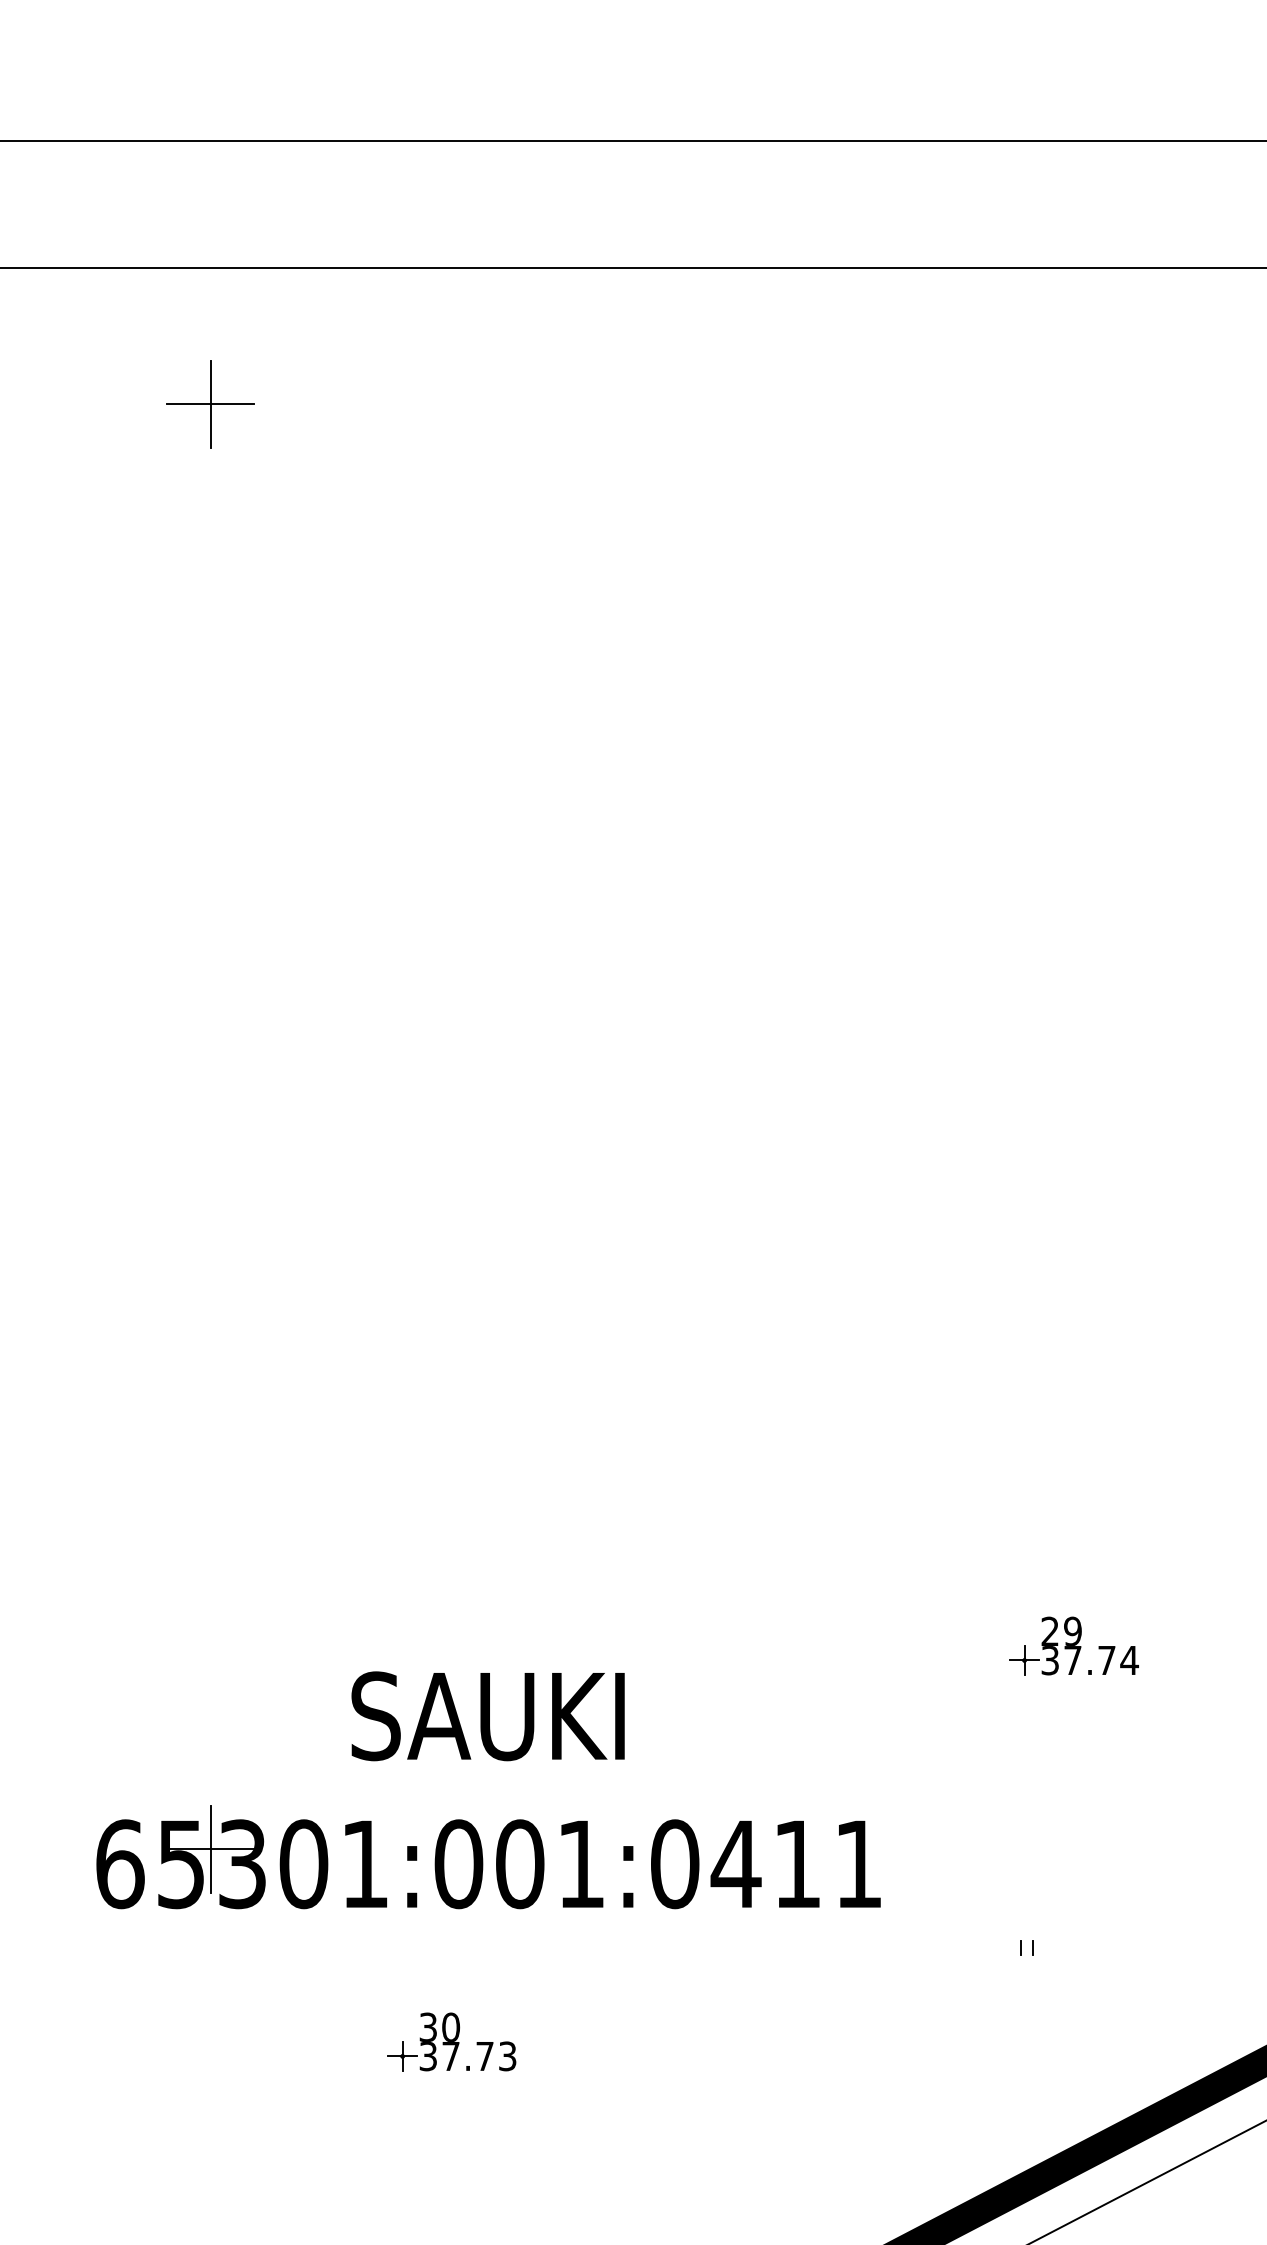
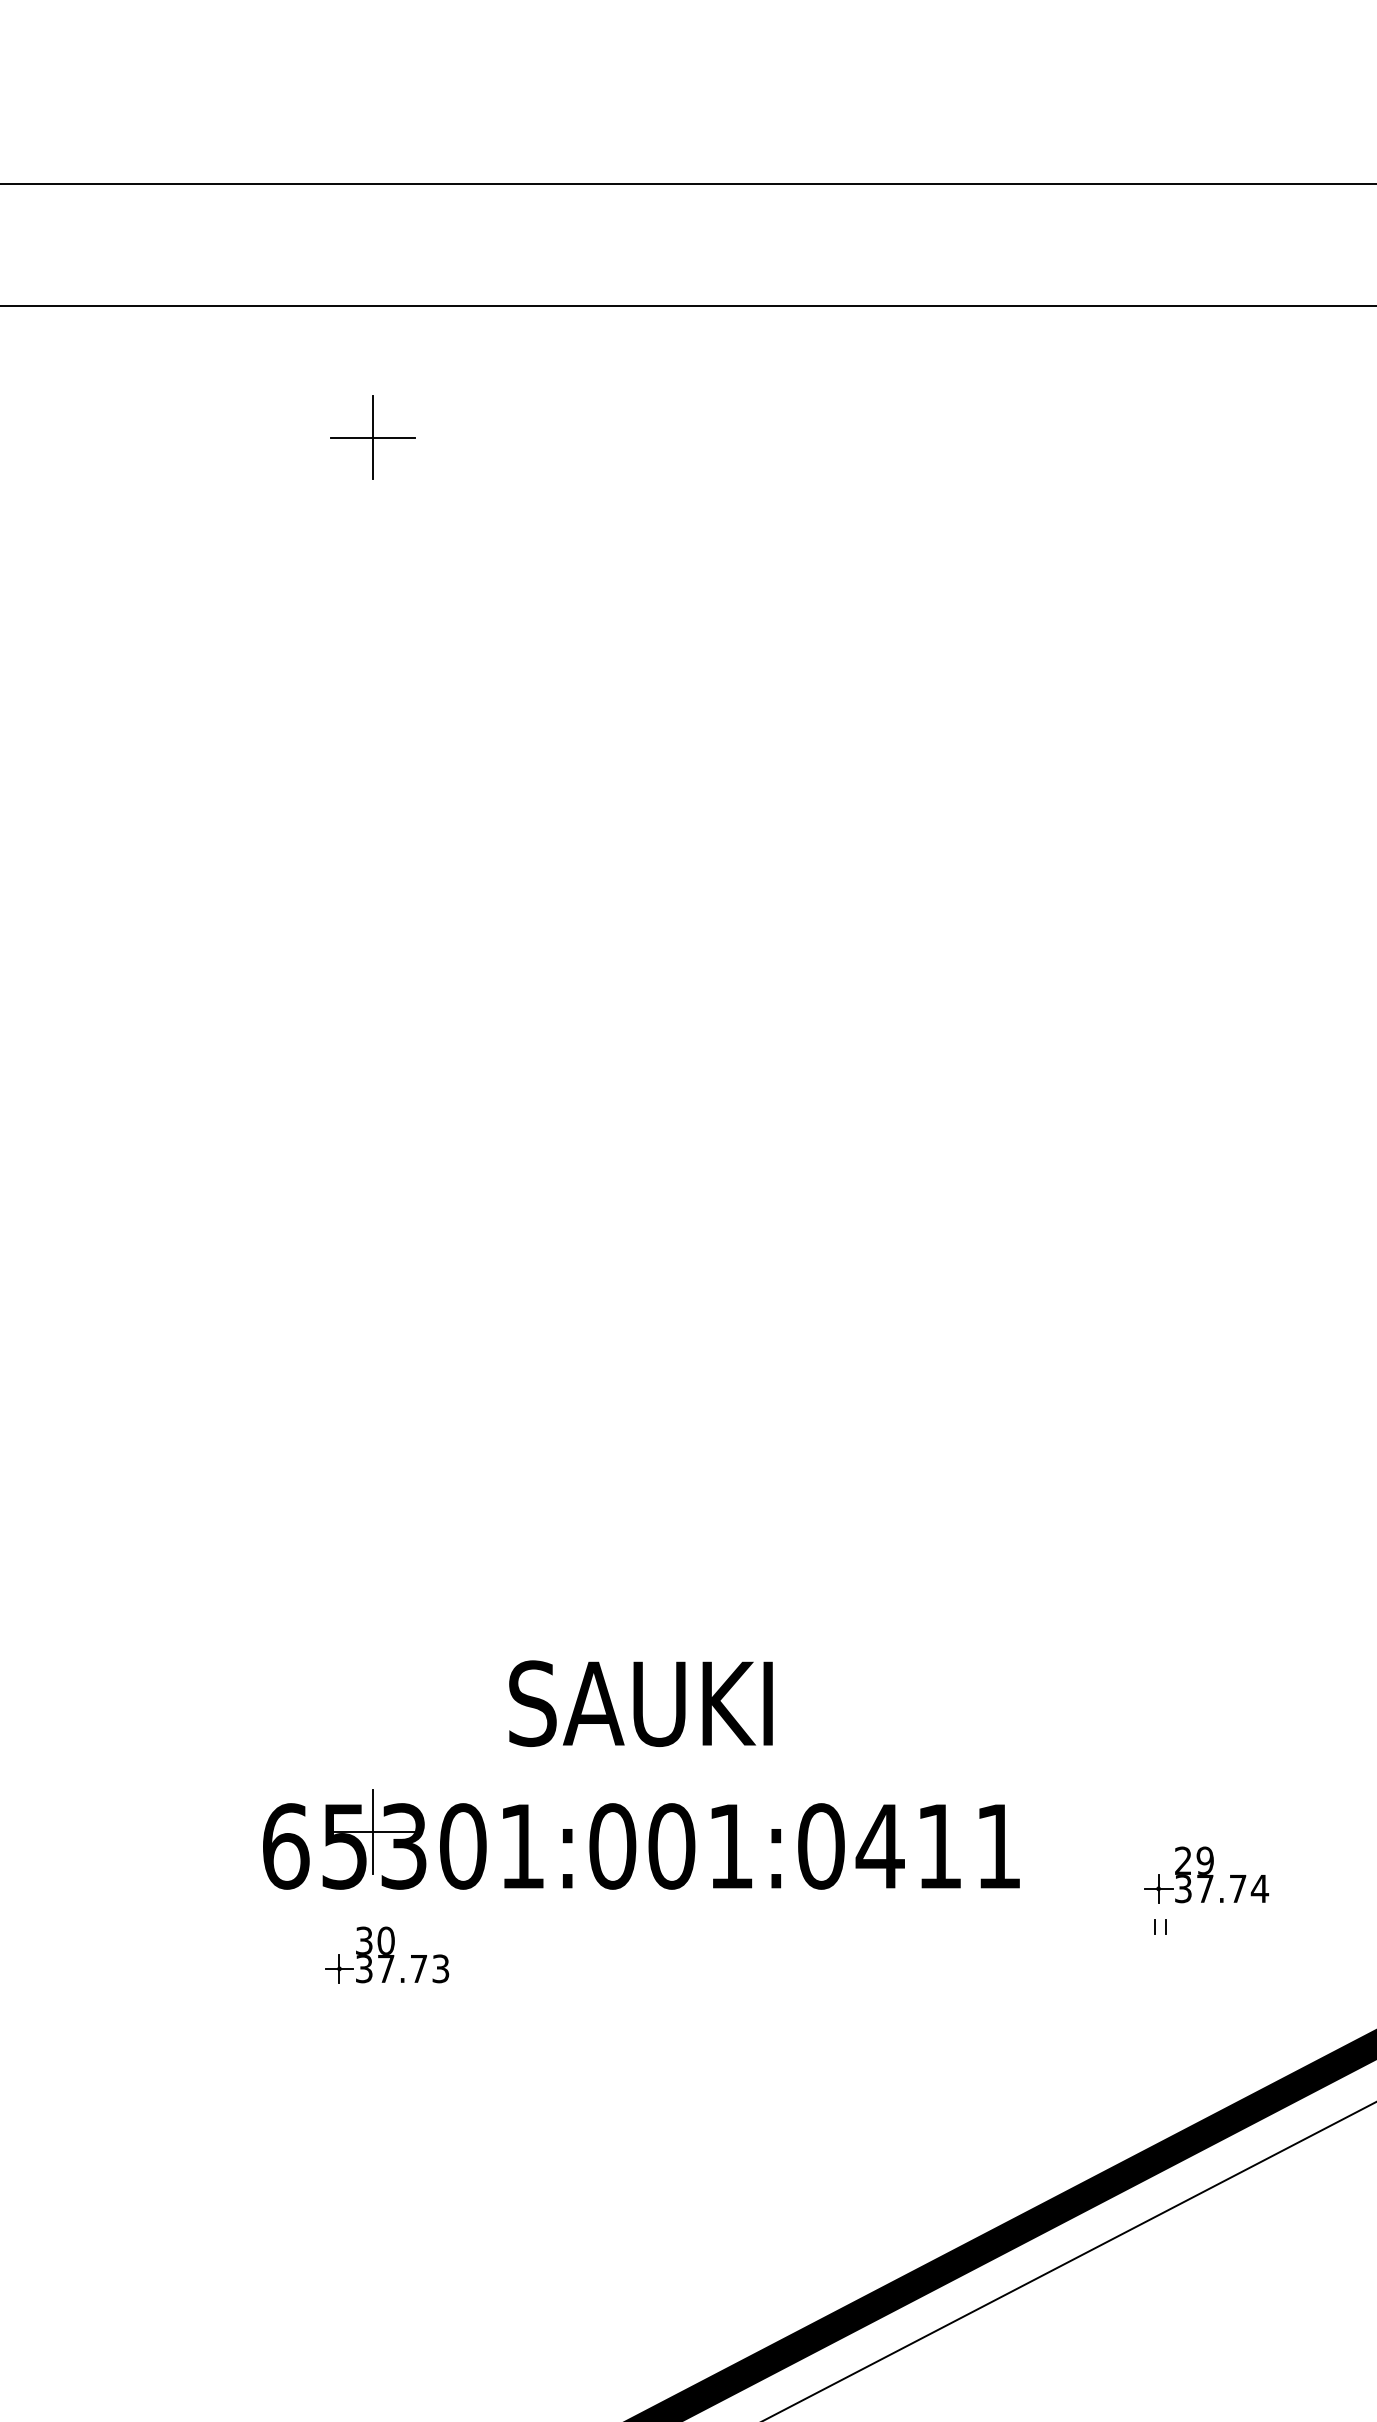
part: (1074, 1645) -> (1206, 1874), moved
part: (452, 2041) -> (387, 1954), moved

